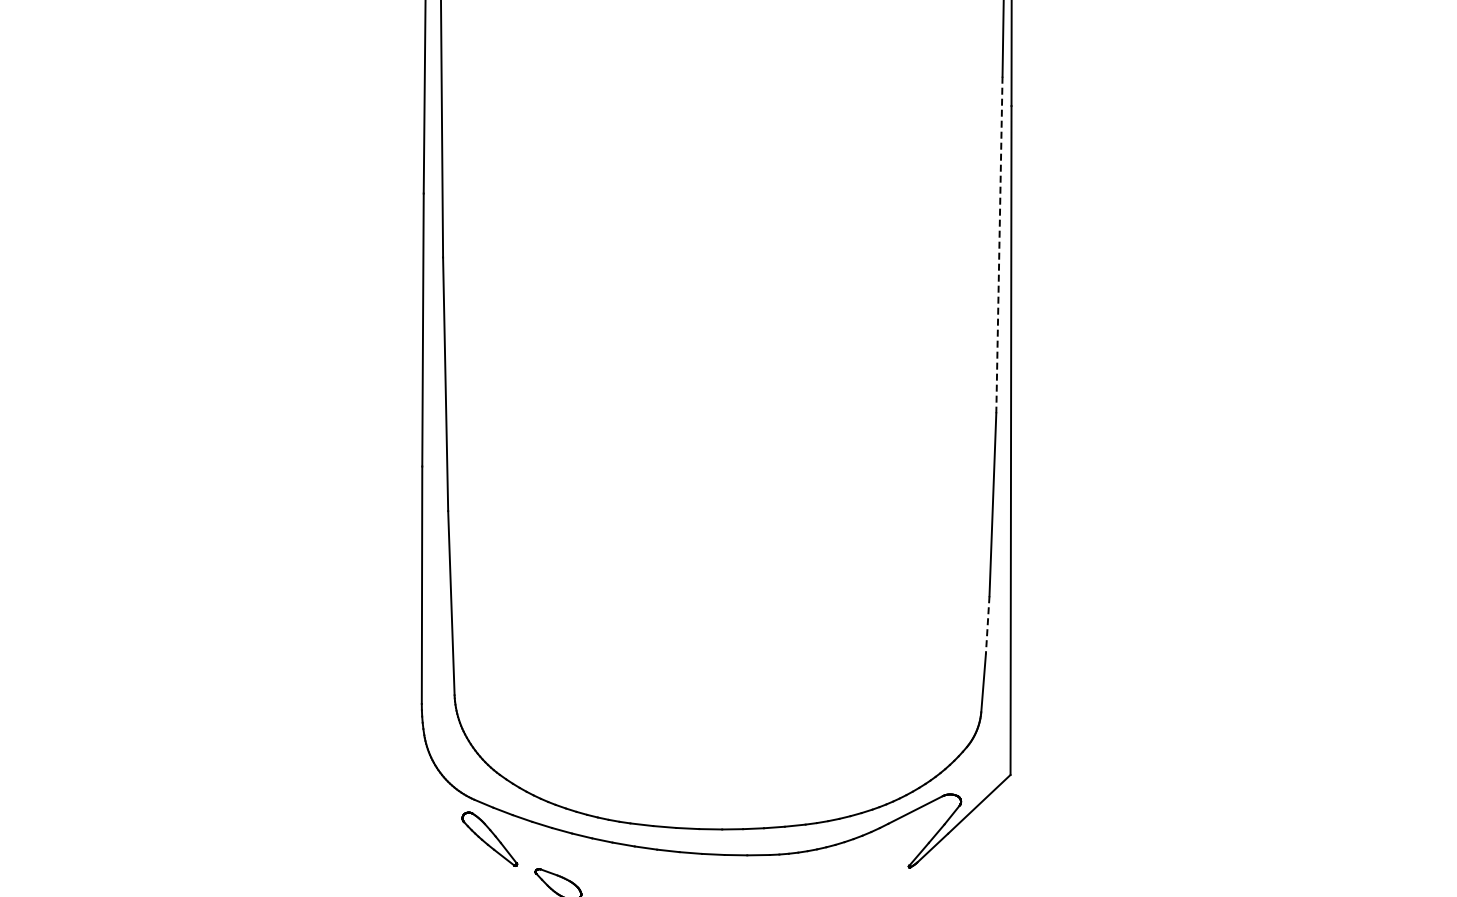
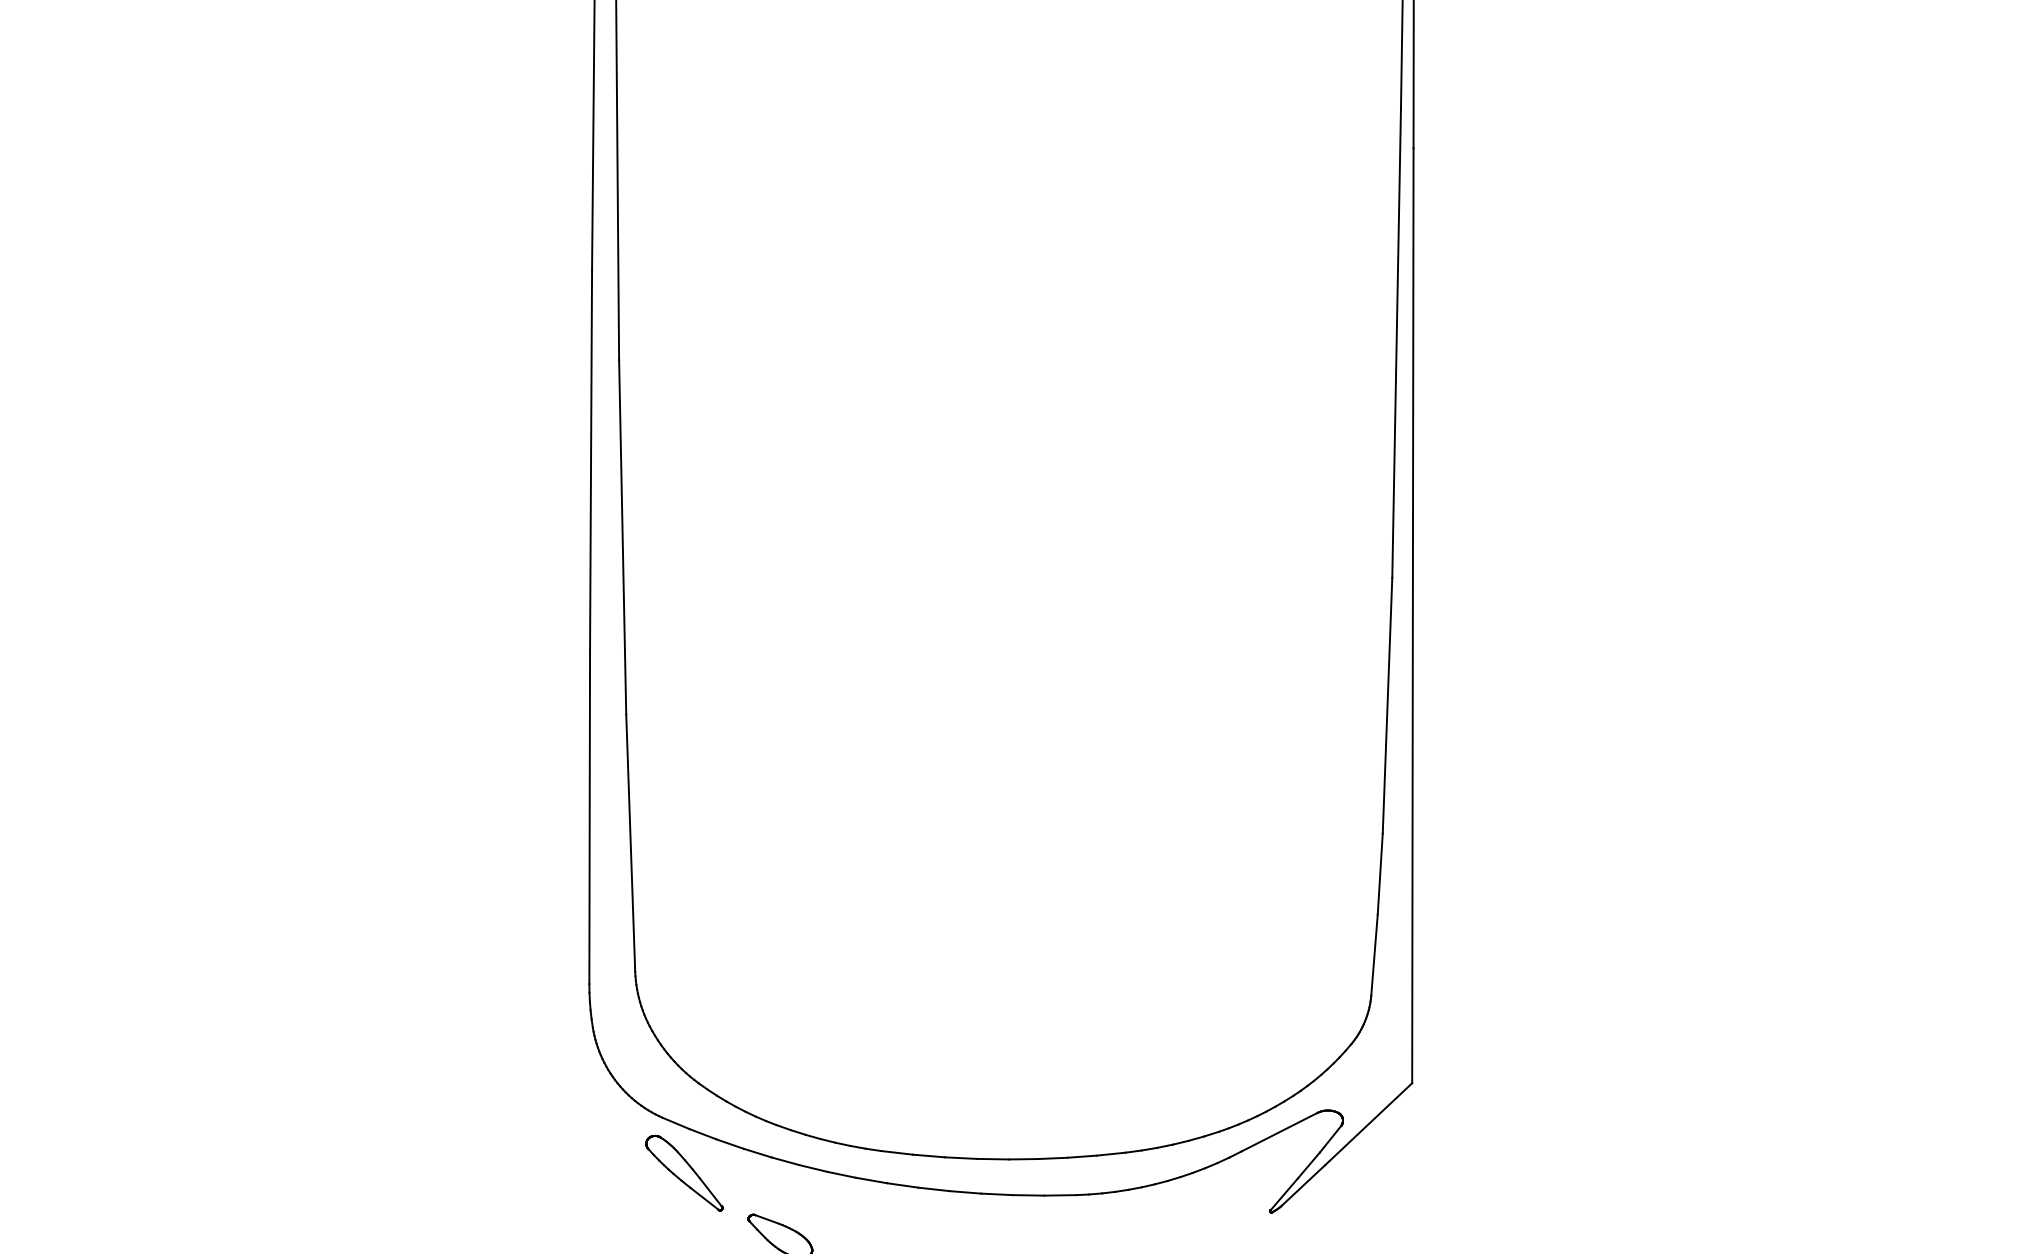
line: (999, 245) -> (1396, 343), dashed -> solid
line: (987, 625) -> (1379, 874), dashed -> solid

